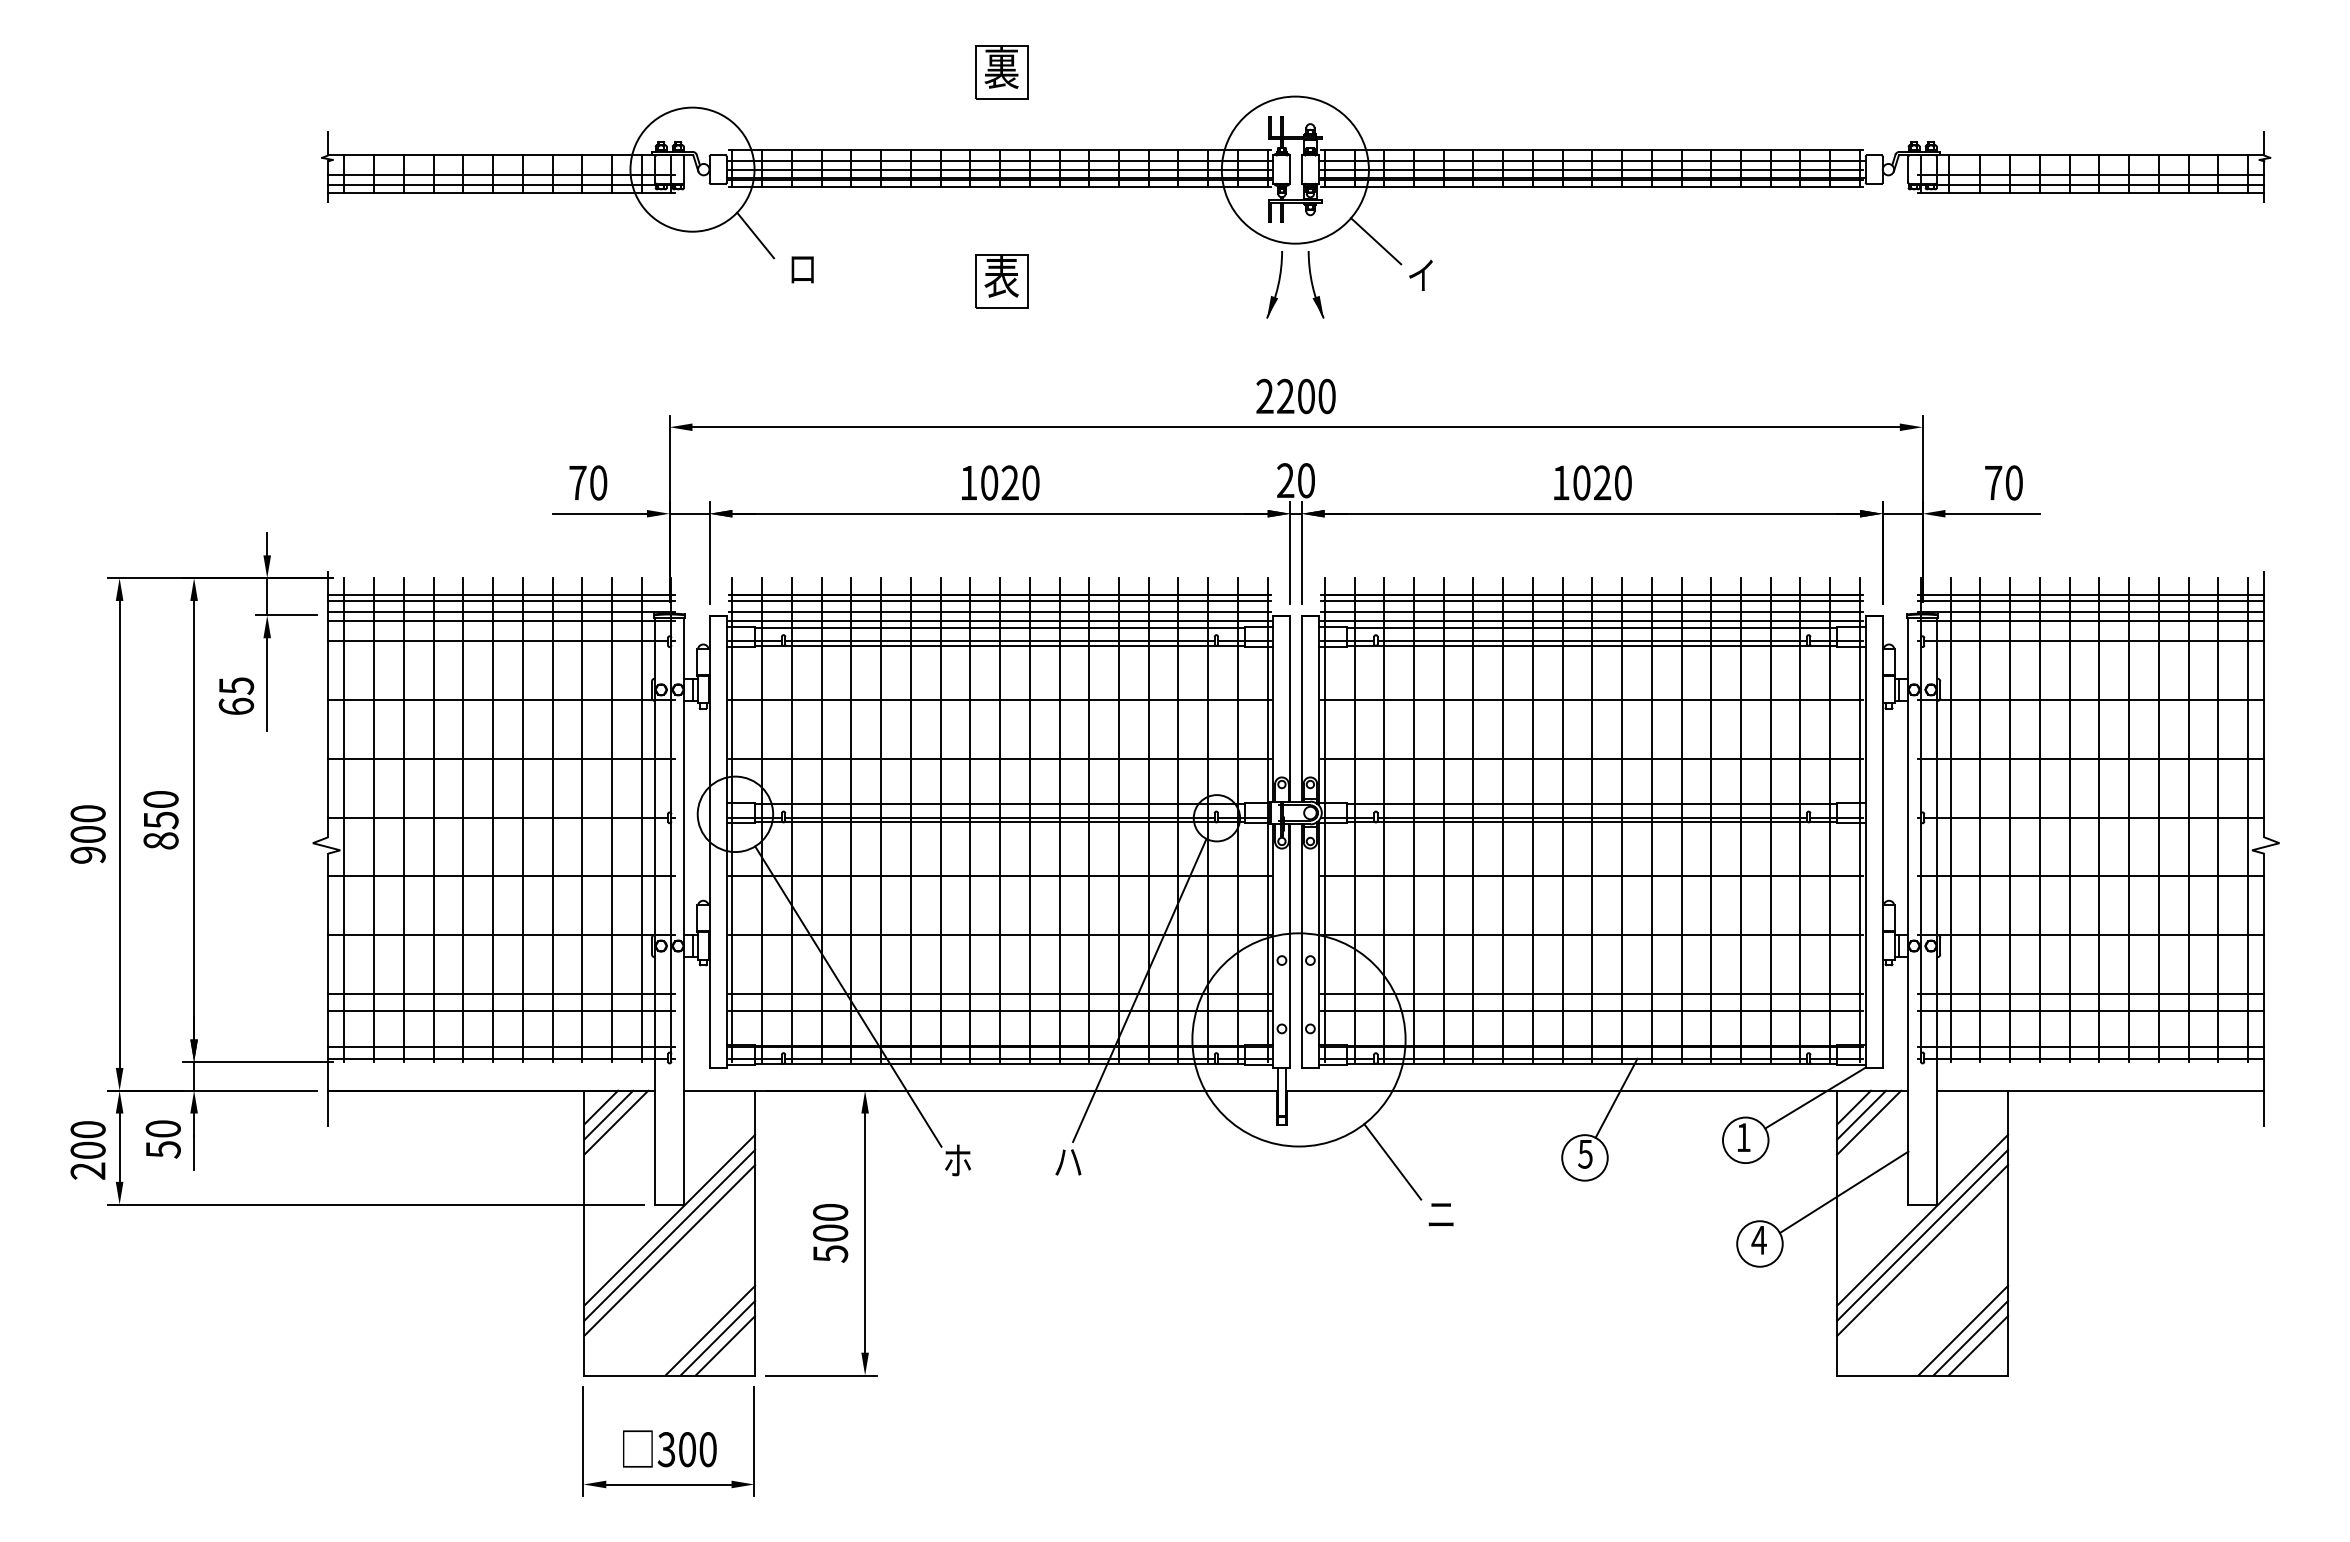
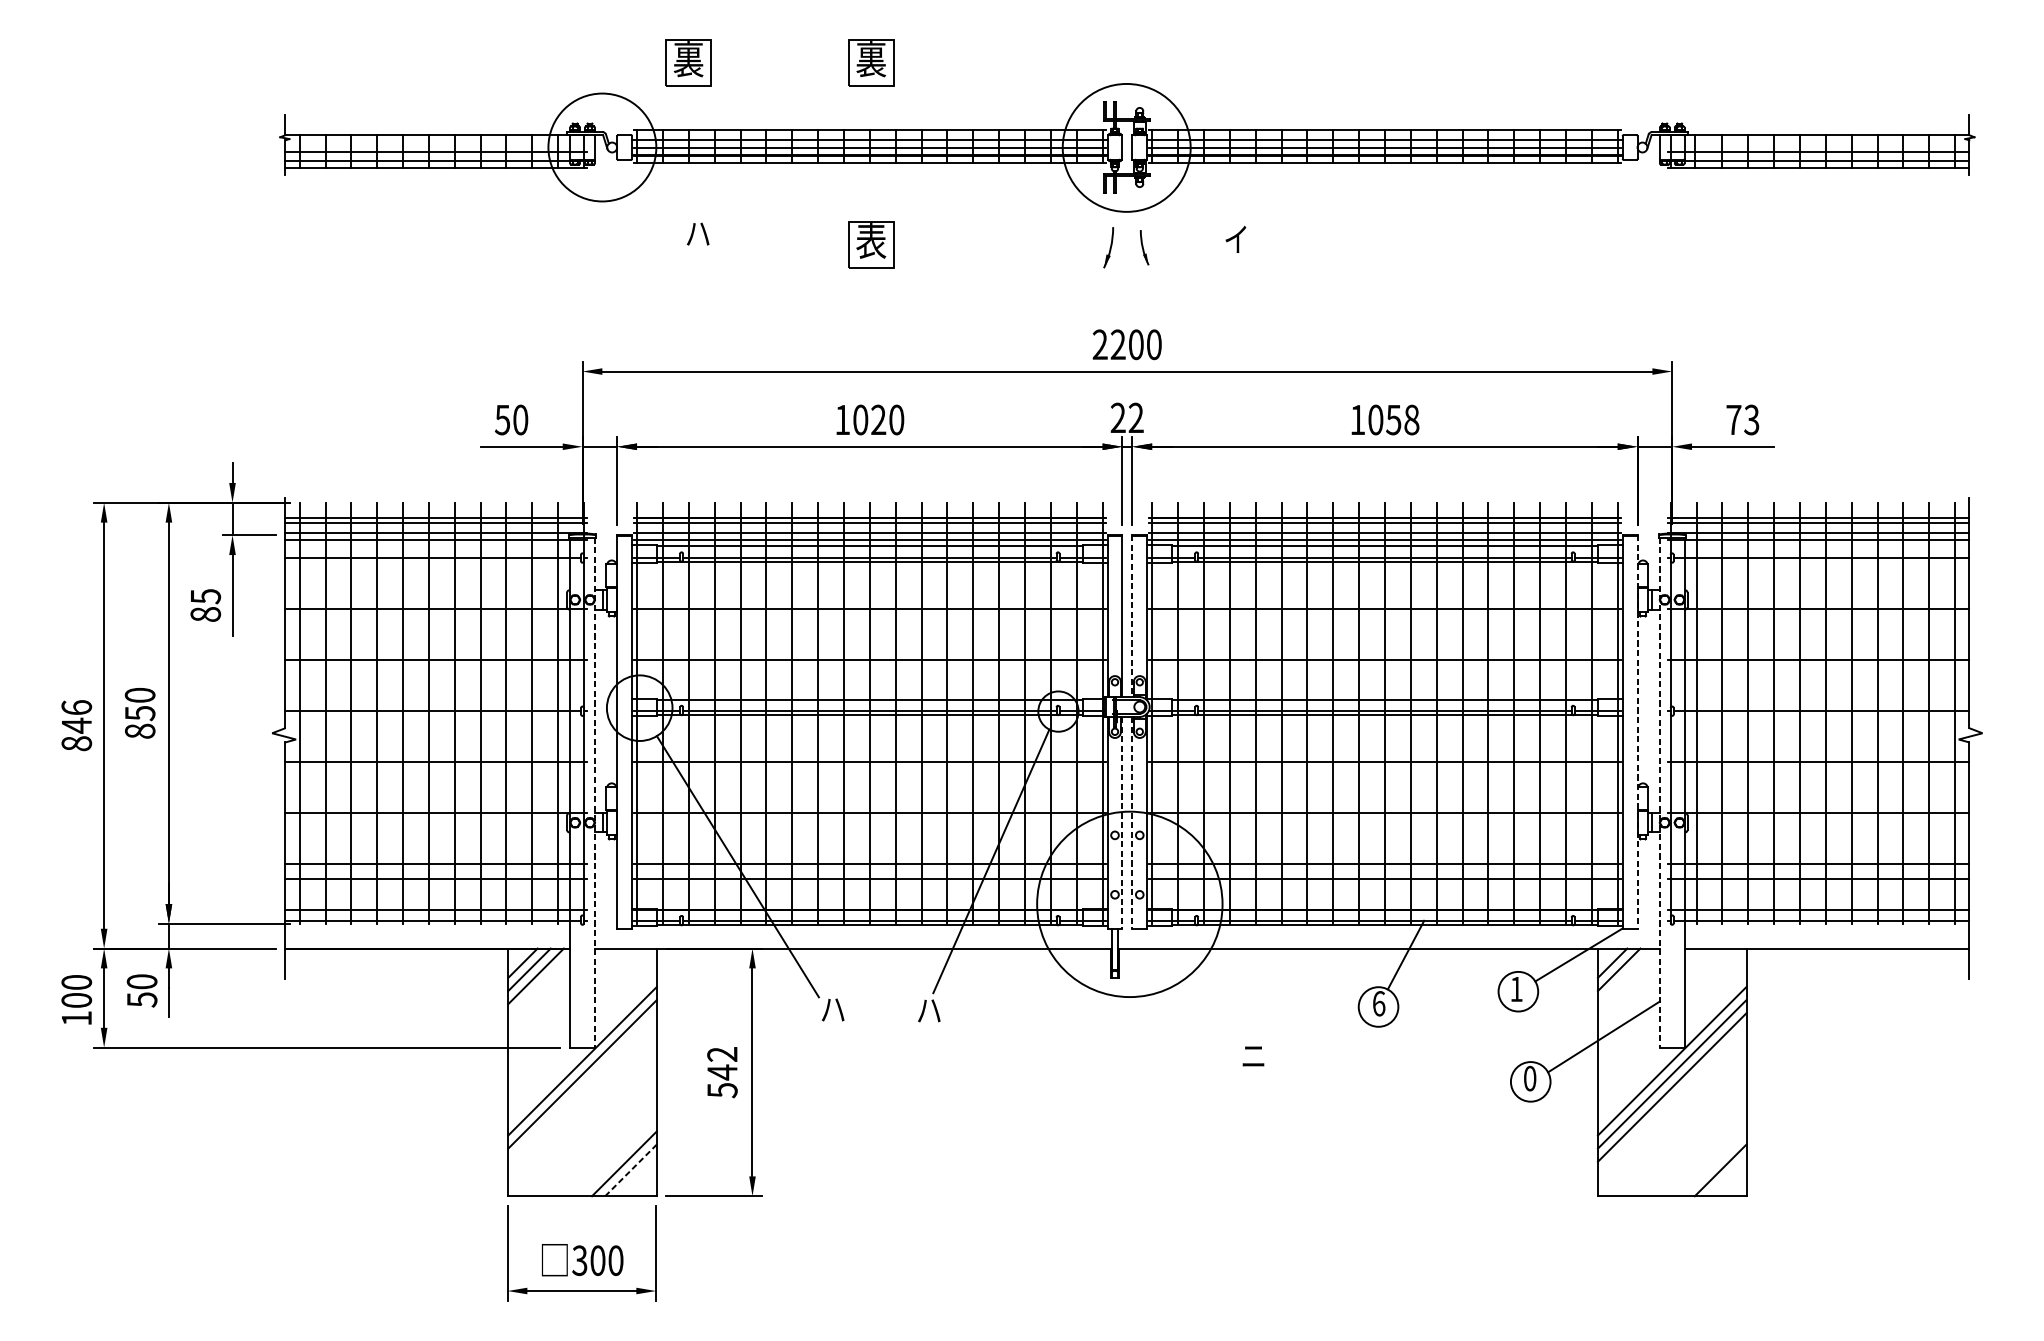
part: (791, 72) -> (688, 63), added
line: (755, 235) -> (657, 204), removed
line: (1376, 241) -> (1197, 209), removed
text: (802, 269) -> (698, 234), ロ -> ハ
part: (1274, 284) -> (1108, 247), size x0.7
part: (1315, 284) -> (1144, 247), size x0.6
text: (1305, 480) -> (1135, 417), 20 -> 22
text: (1612, 482) -> (1402, 419), 1020 -> 1058
text: (2013, 482) -> (1751, 419), 70 -> 73
text: (577, 483) -> (502, 420), 70 -> 50
text: (236, 706) -> (205, 614), 65 -> 85
line: (1301, 709) -> (1132, 617), solid -> dashed
text: (87, 834) -> (76, 725), 900 -> 846
line: (1882, 842) -> (1637, 732), solid -> dashed
line: (683, 912) -> (594, 793), solid -> dashed
line: (1908, 912) -> (1659, 793), solid -> dashed
line: (1290, 946) -> (1122, 823), solid -> dashed
line: (1301, 946) -> (1132, 823), solid -> dashed
line: (1869, 1122) -> (1626, 976), removed
text: (1585, 1153) -> (1379, 1003), 5 -> 6
text: (957, 1160) -> (832, 1009), ホ -> ハ
line: (1392, 1161) -> (1211, 1010), removed
text: (87, 1170) -> (76, 1017), 200 -> 100
text: (830, 1223) -> (722, 1064), 500 -> 542
text: (1758, 1239) -> (1529, 1077), 4 -> 0
line: (669, 1250) -> (582, 1087), removed
line: (710, 1330) -> (618, 1157), removed
line: (1963, 1330) -> (1707, 1157), removed
line: (1970, 1337) -> (1713, 1163), removed
line: (725, 1345) -> (631, 1170), solid -> dashed

